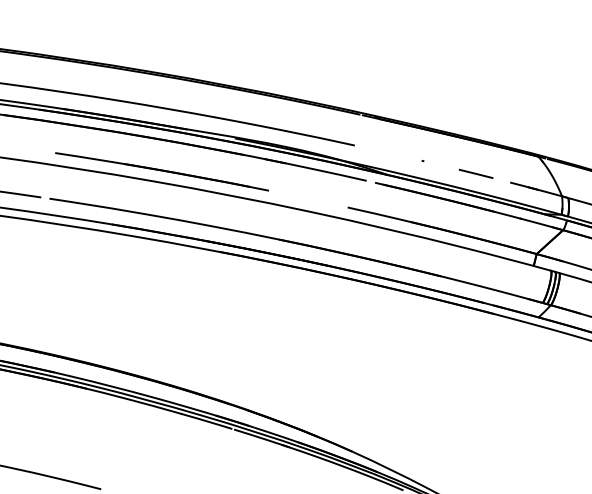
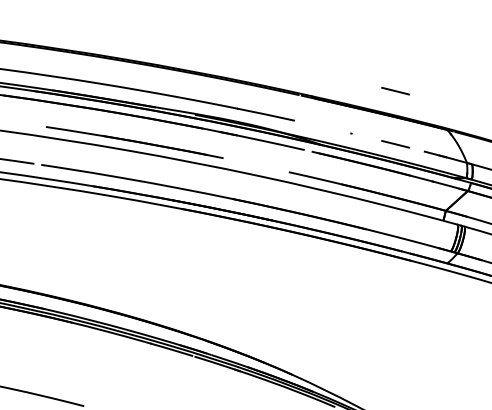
line: (475, 109) -> (395, 90), added

